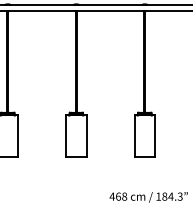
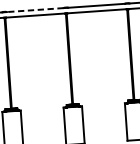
line: (42, 4) -> (35, 9), solid -> dashed

